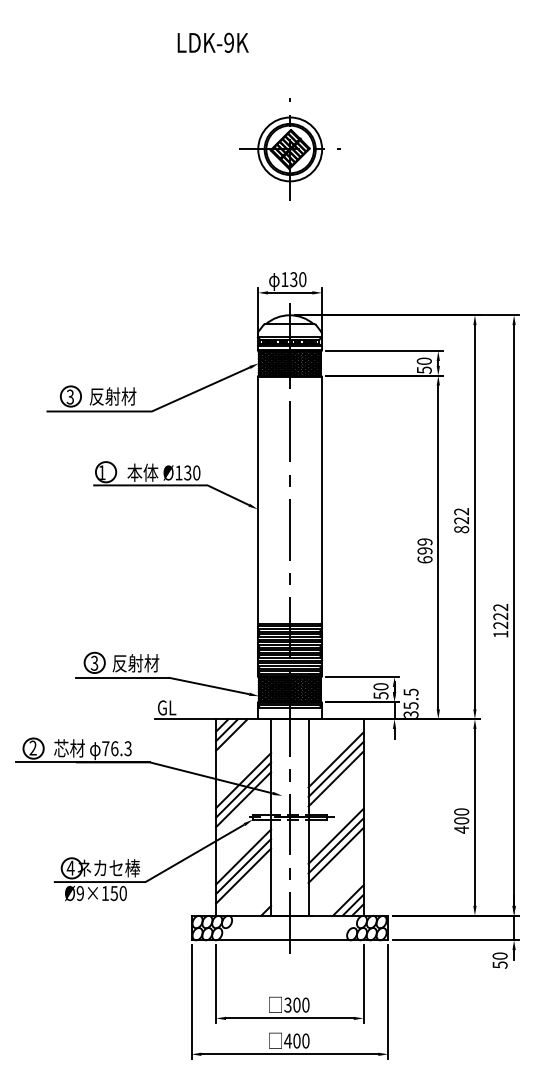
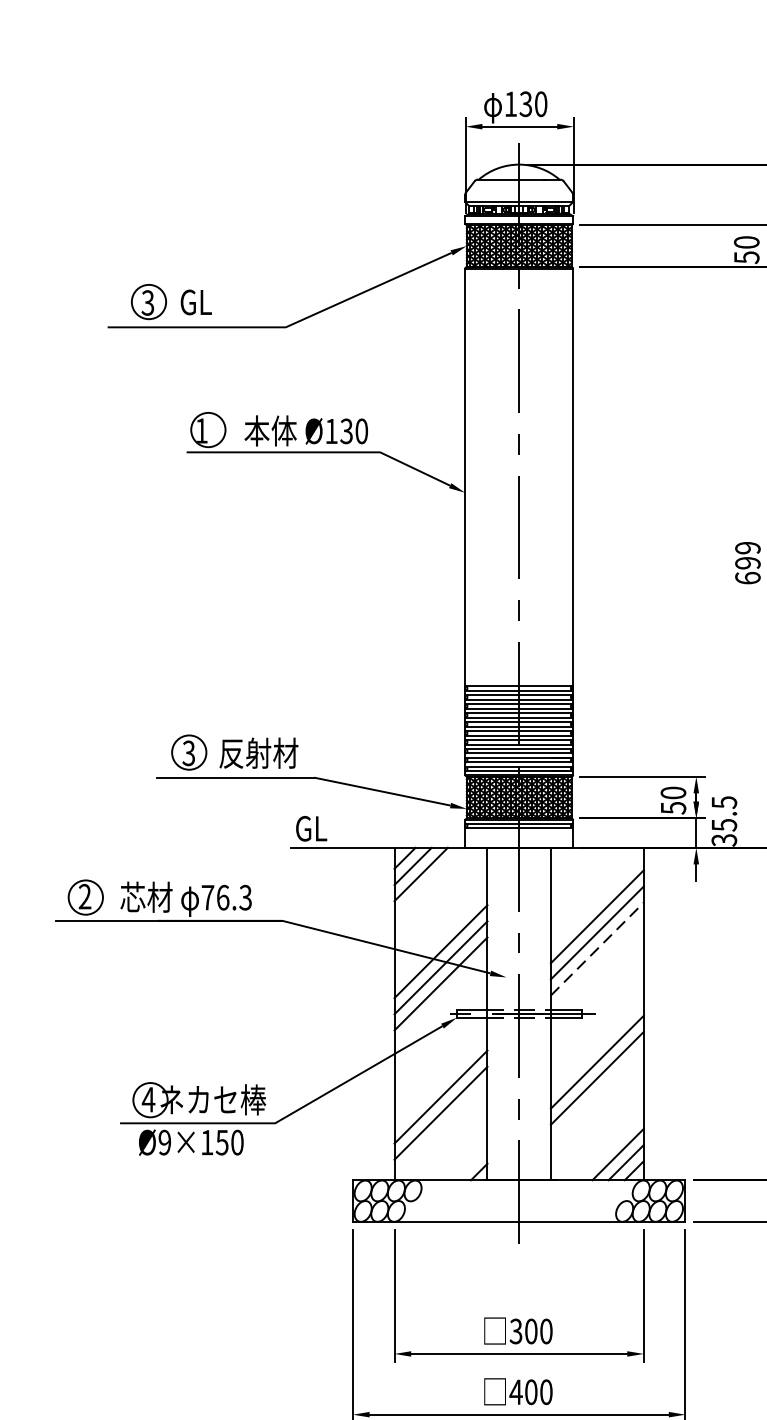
text: (112, 396) -> (219, 301), 反射材 -> GL
line: (336, 779) -> (598, 949), solid -> dashed
line: (335, 835) -> (596, 1044), removed
line: (243, 856) -> (440, 1080), removed

